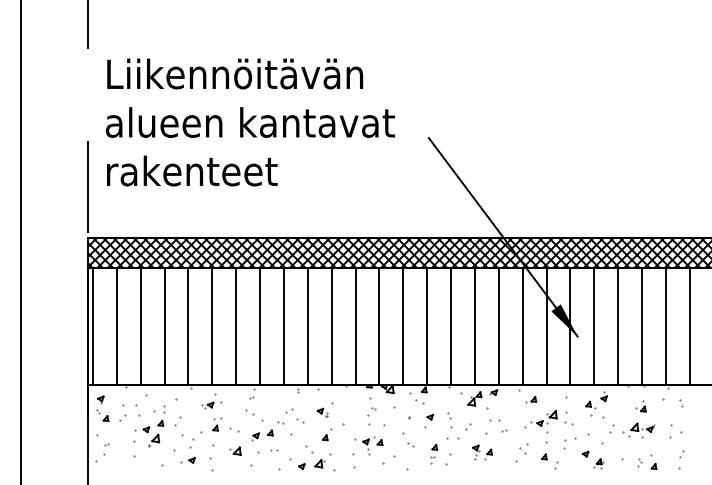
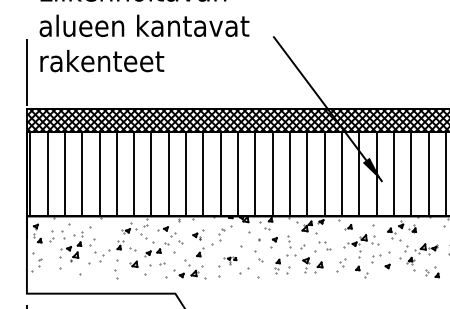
part: (211, 401) -> (128, 228), moved
part: (640, 406) -> (412, 228), moved
part: (371, 416) -> (221, 234), moved
part: (368, 445) -> (230, 260), size x0.6
part: (482, 452) -> (312, 265), size x1.4
part: (187, 460) -> (162, 229), moved
part: (598, 463) -> (410, 260), moved

